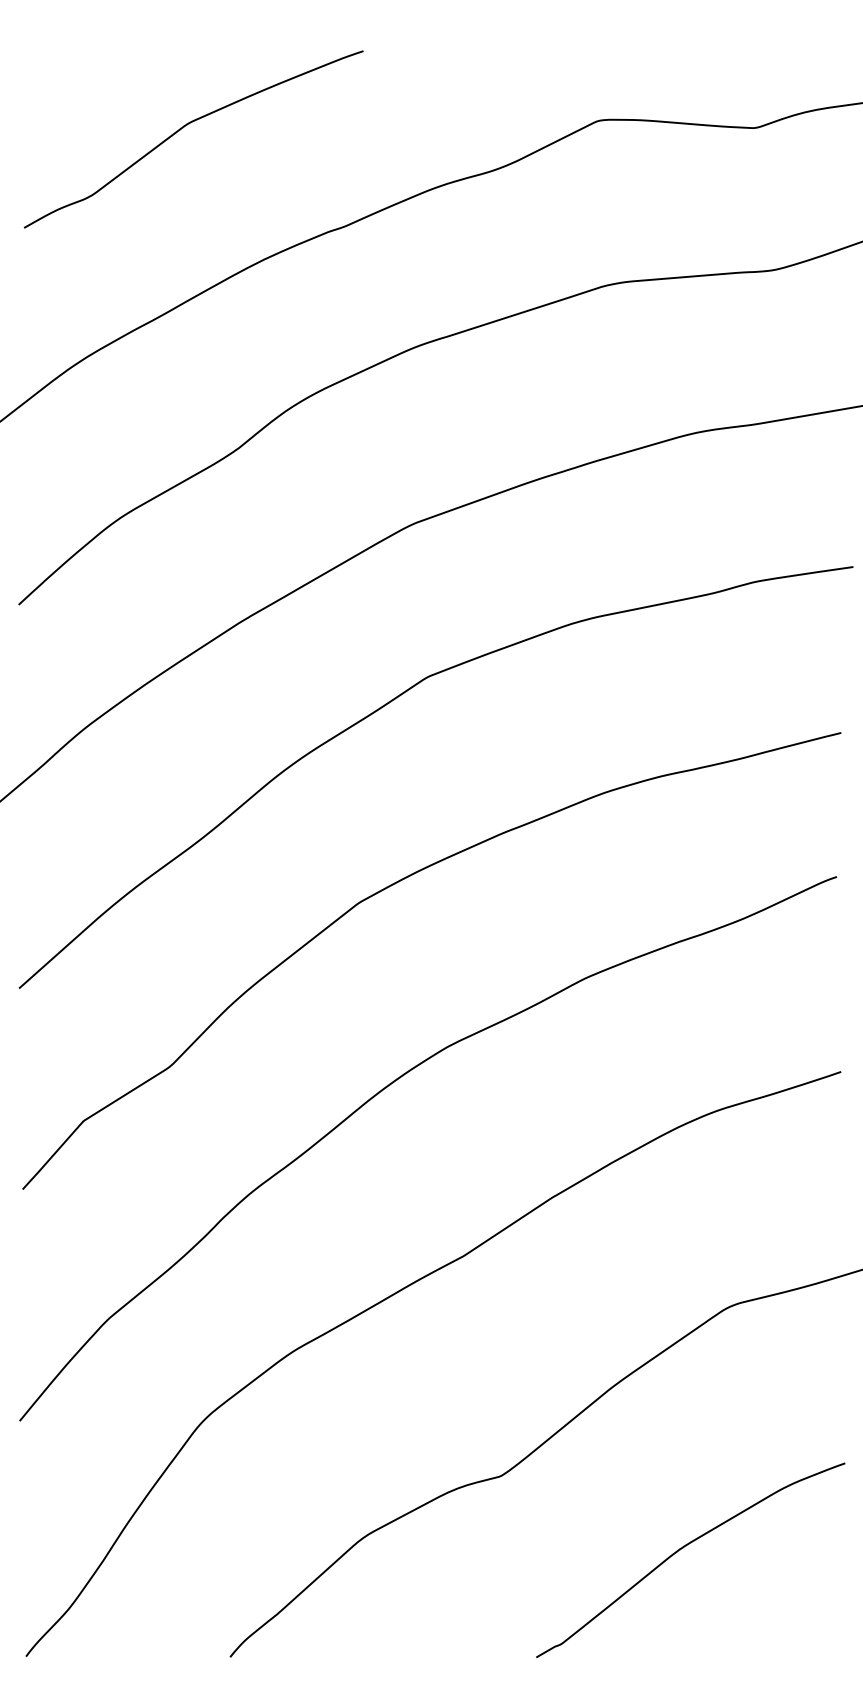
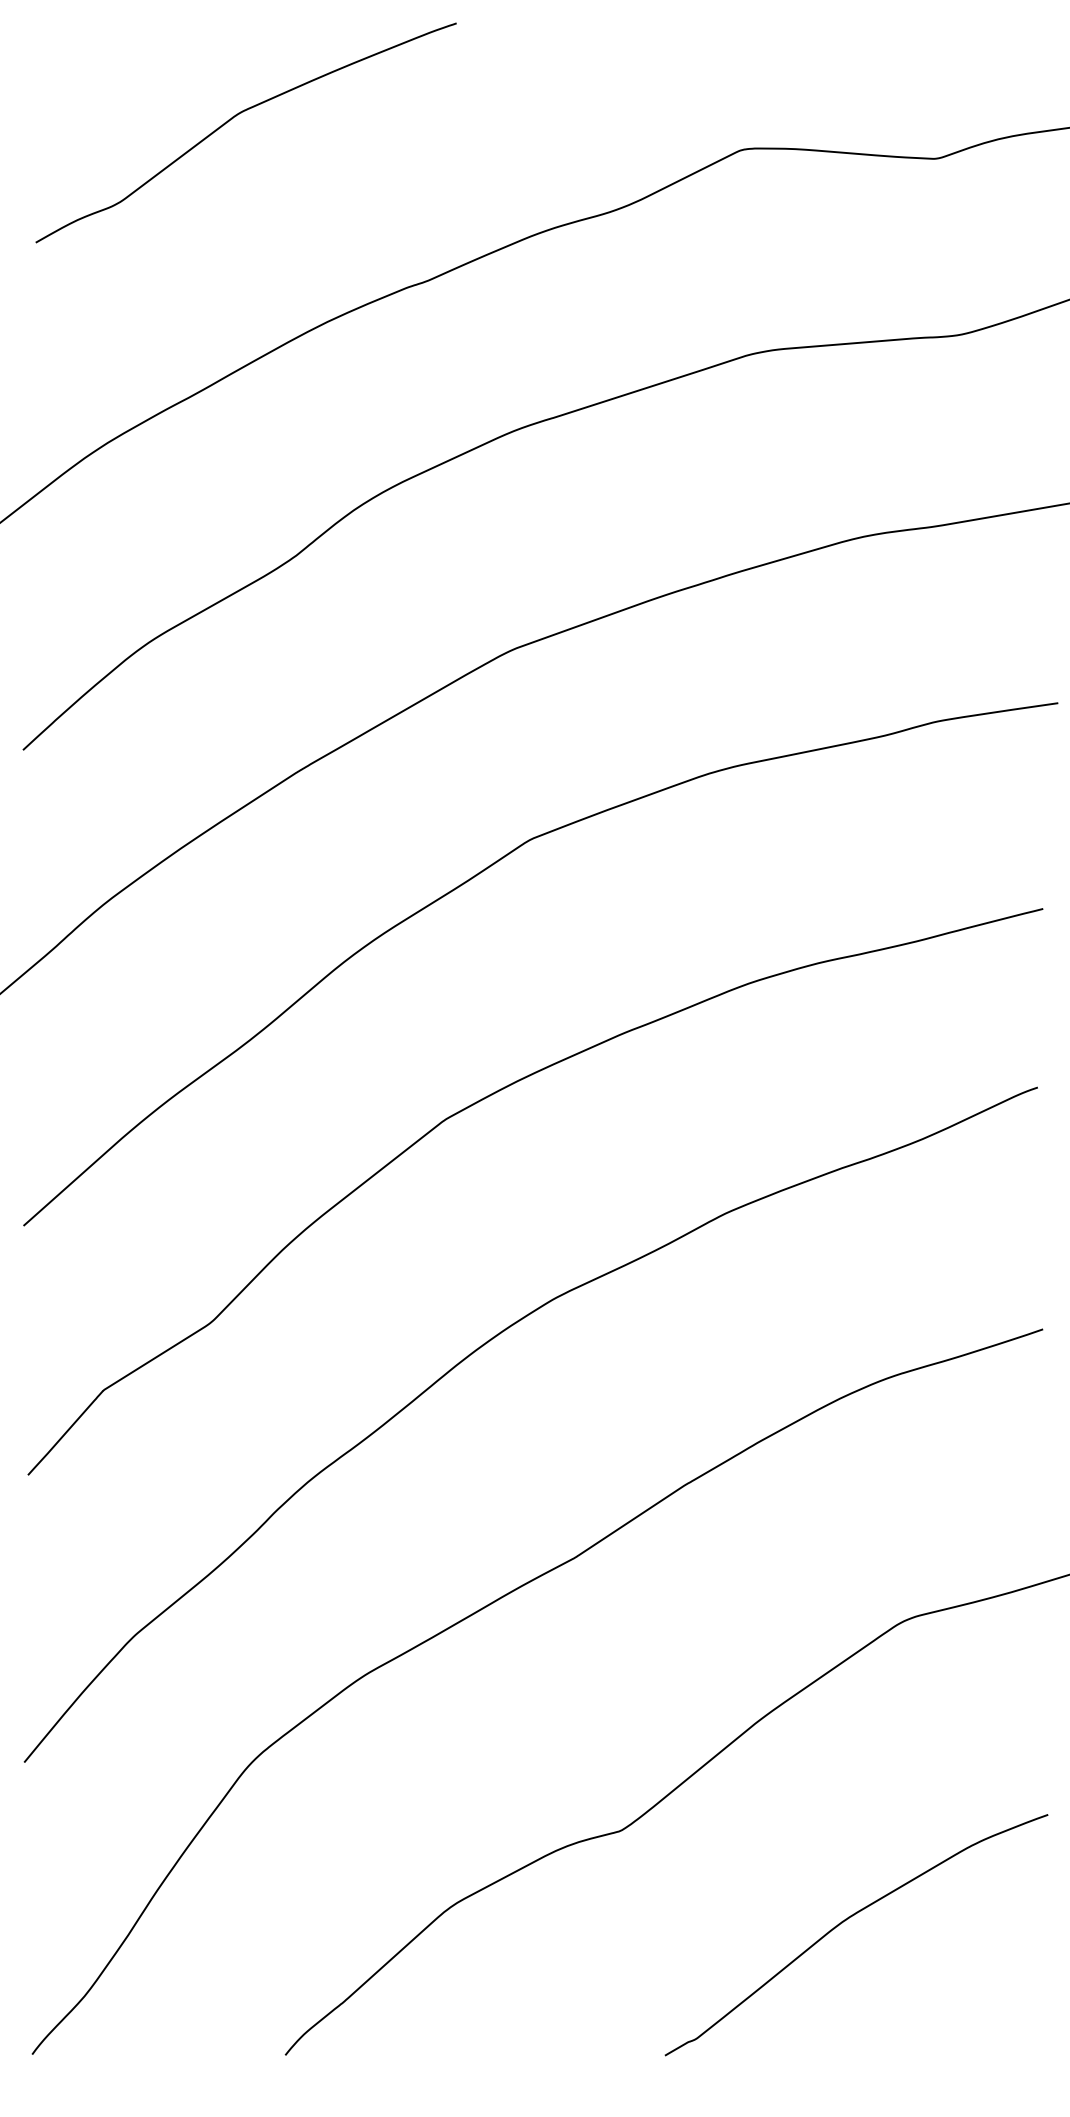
curve: (185, 126) -> (236, 116), moved

